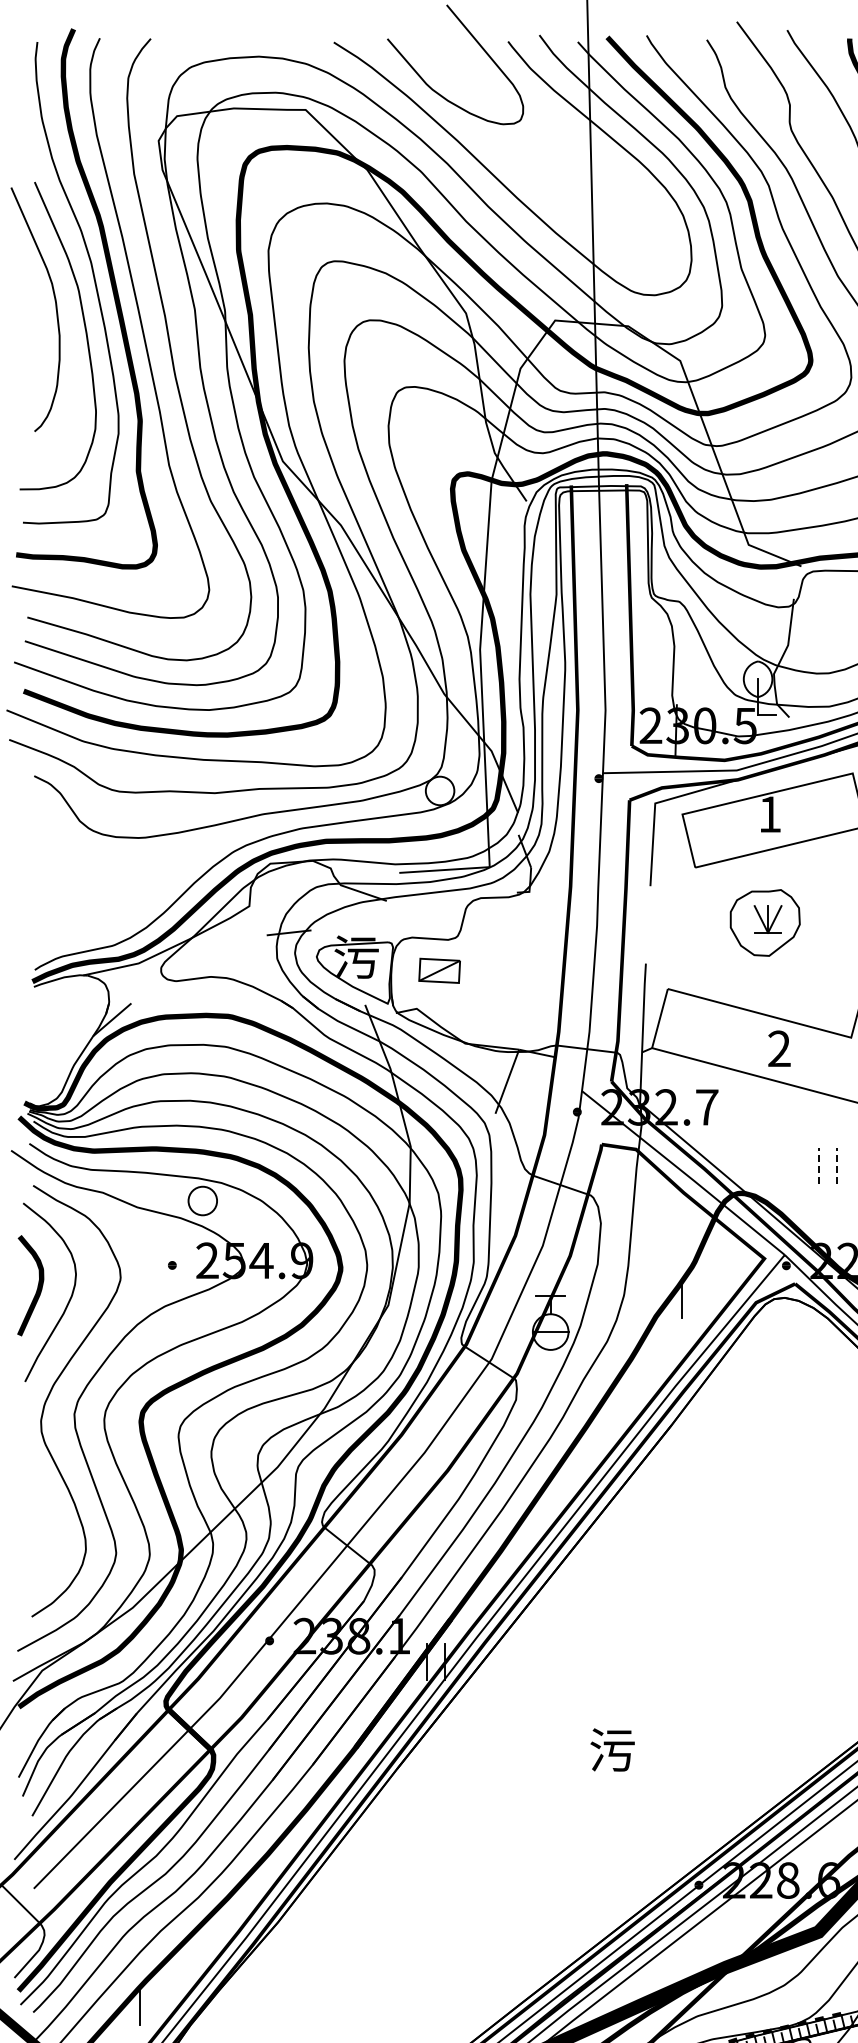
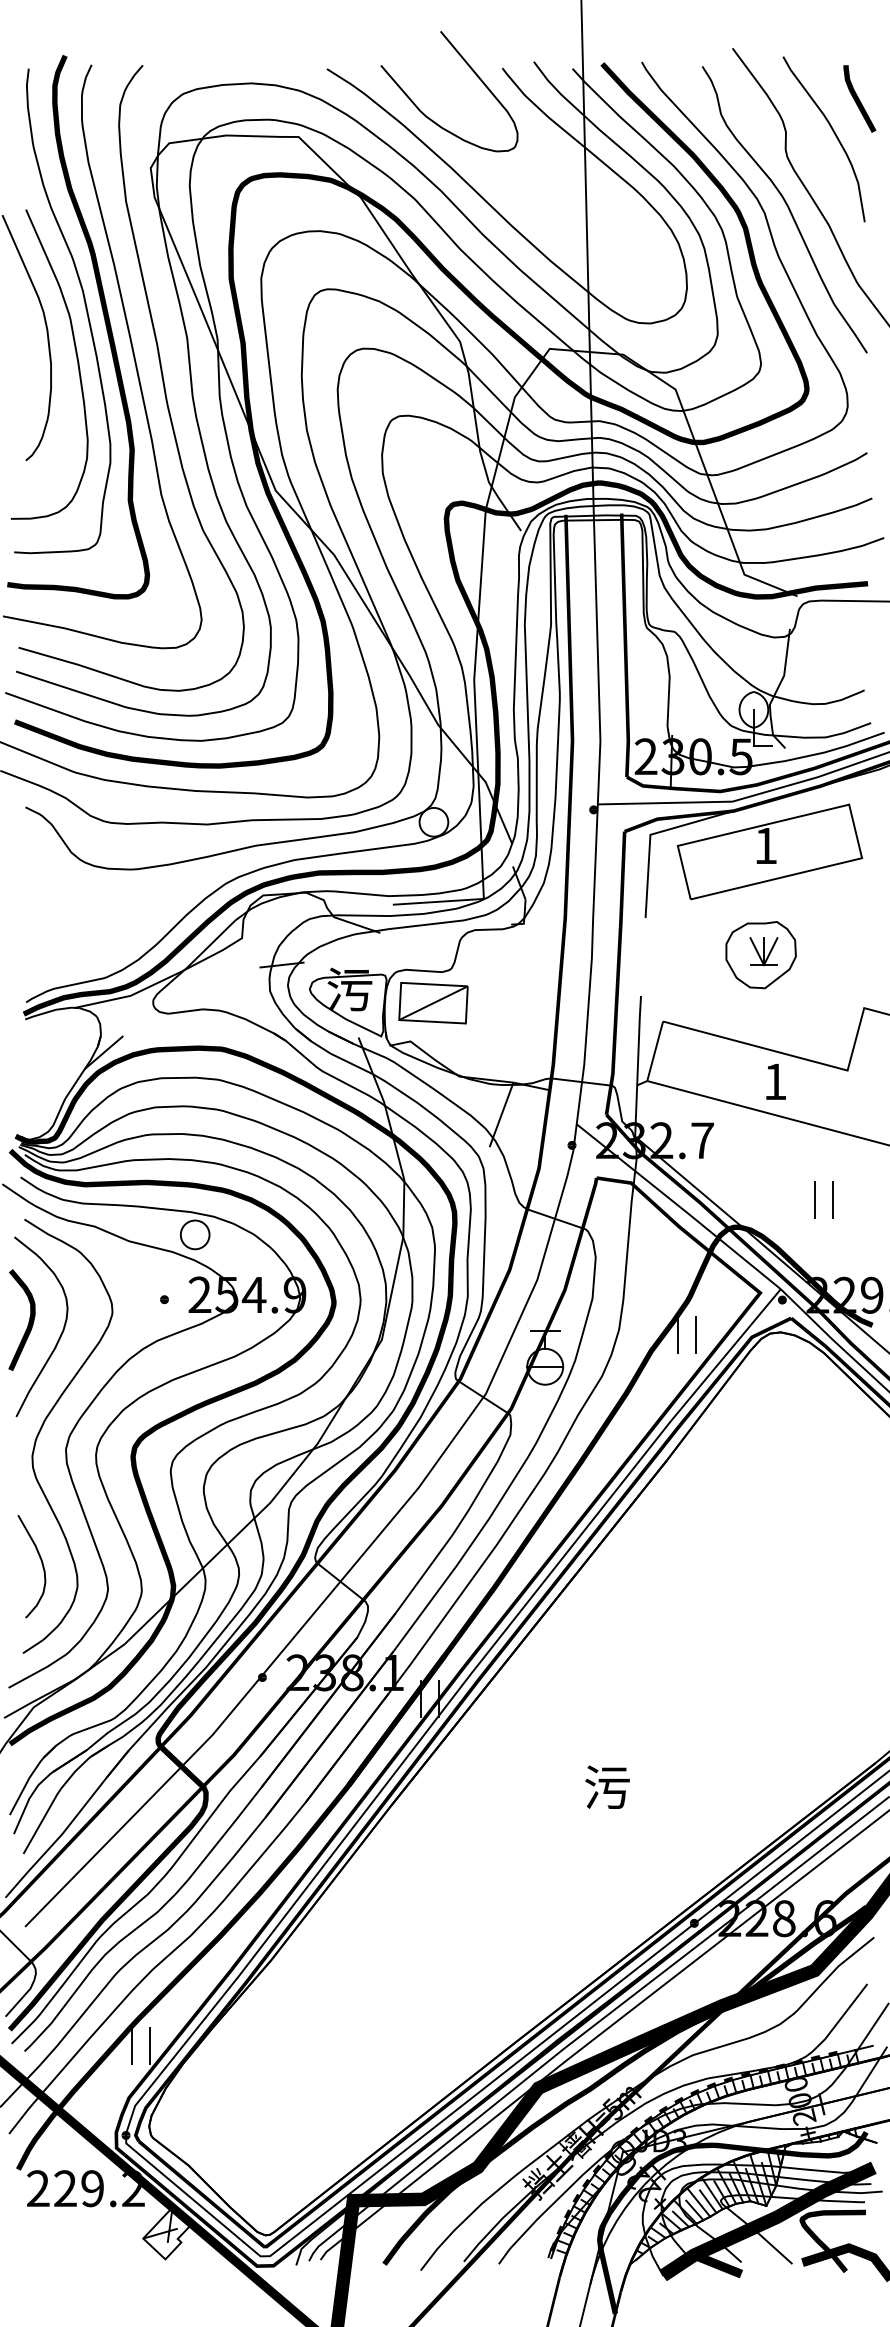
part: (439, 971) -> (433, 1003), size x1.67
text: (779, 1048) -> (775, 1081), 2 -> 1
line: (819, 1165) -> (815, 1199), dashed -> solid
line: (837, 1165) -> (833, 1199), dashed -> solid
line: (700, 1300) -> (695, 1334), added
curve: (50, 1528) -> (41, 1564), added
line: (157, 2007) -> (149, 2046), added

